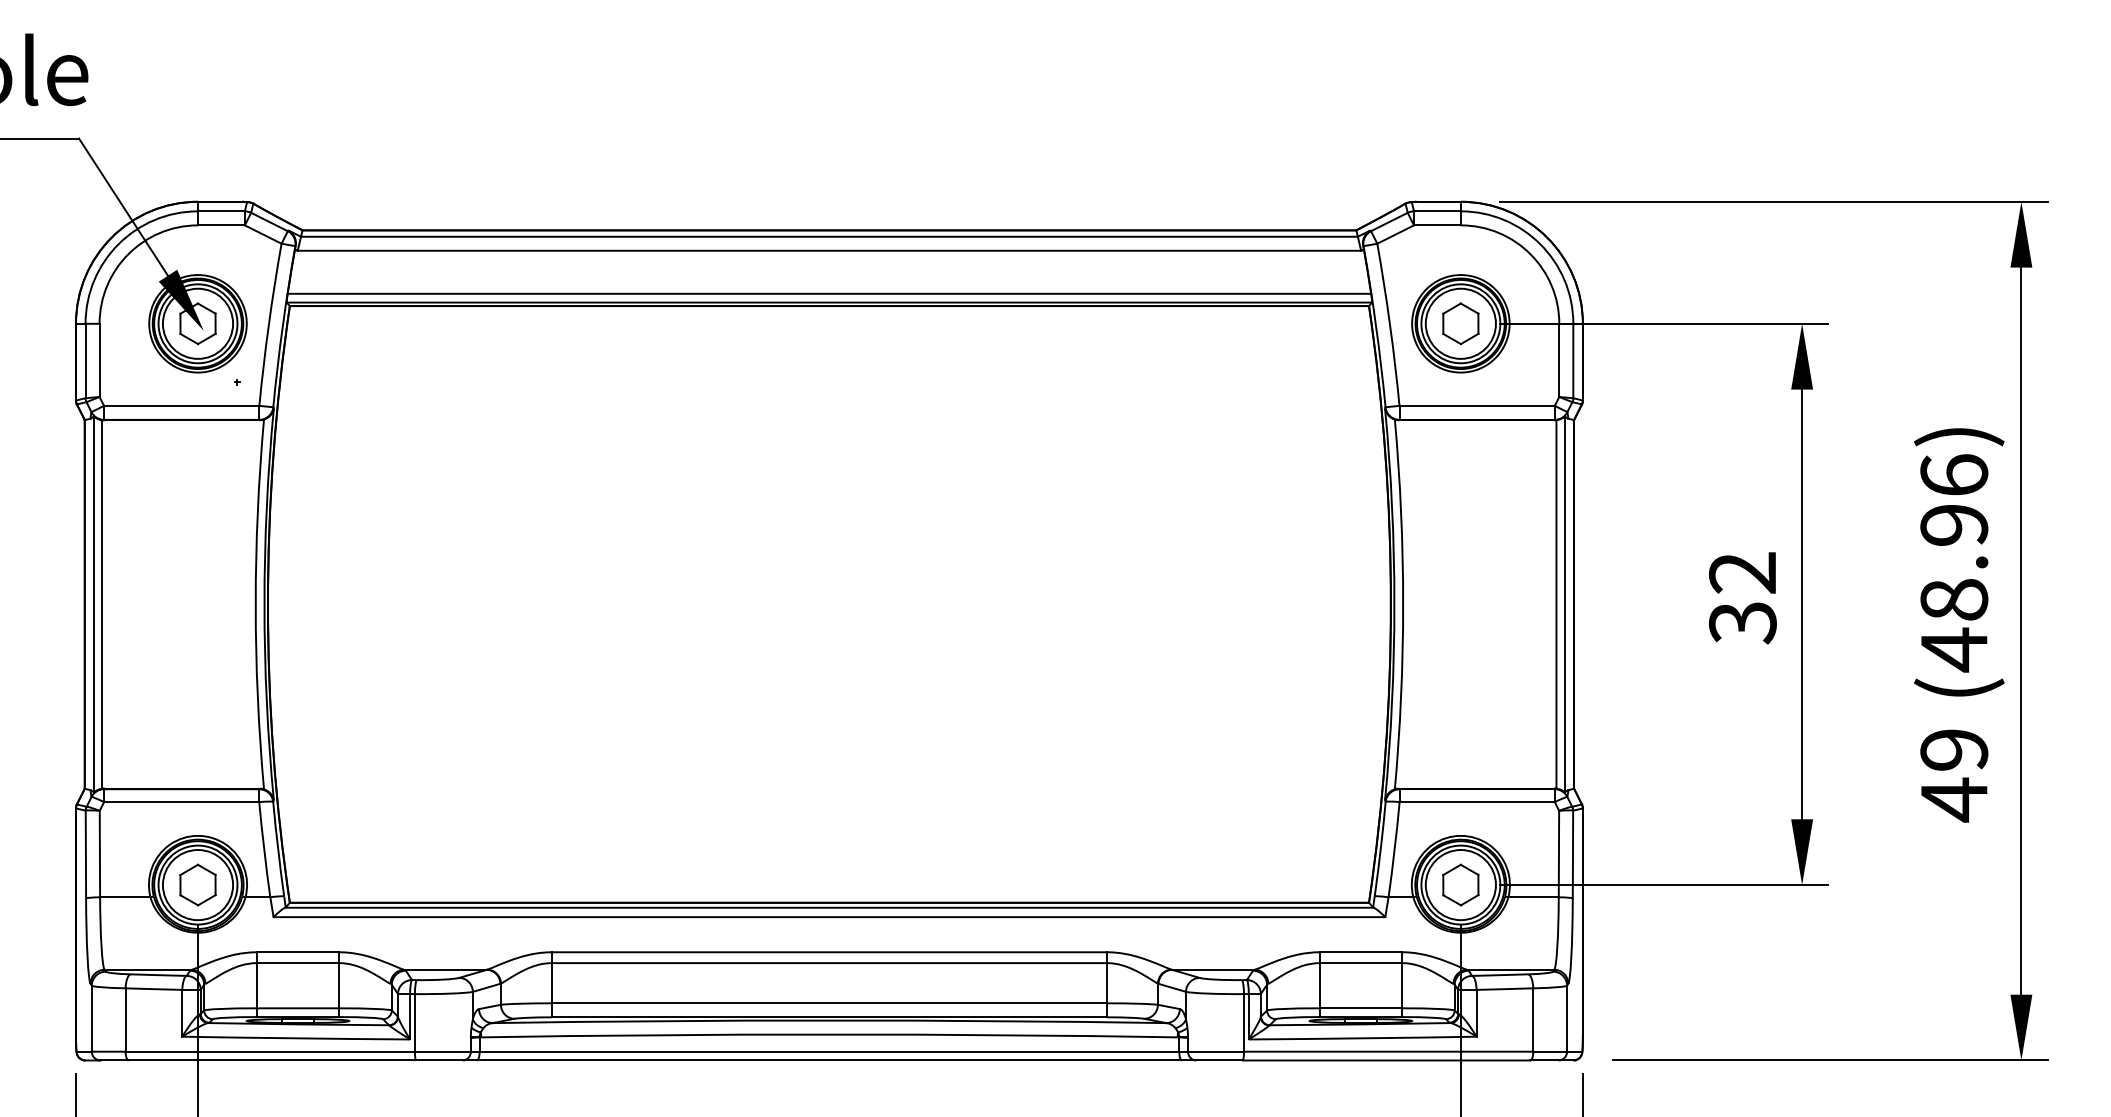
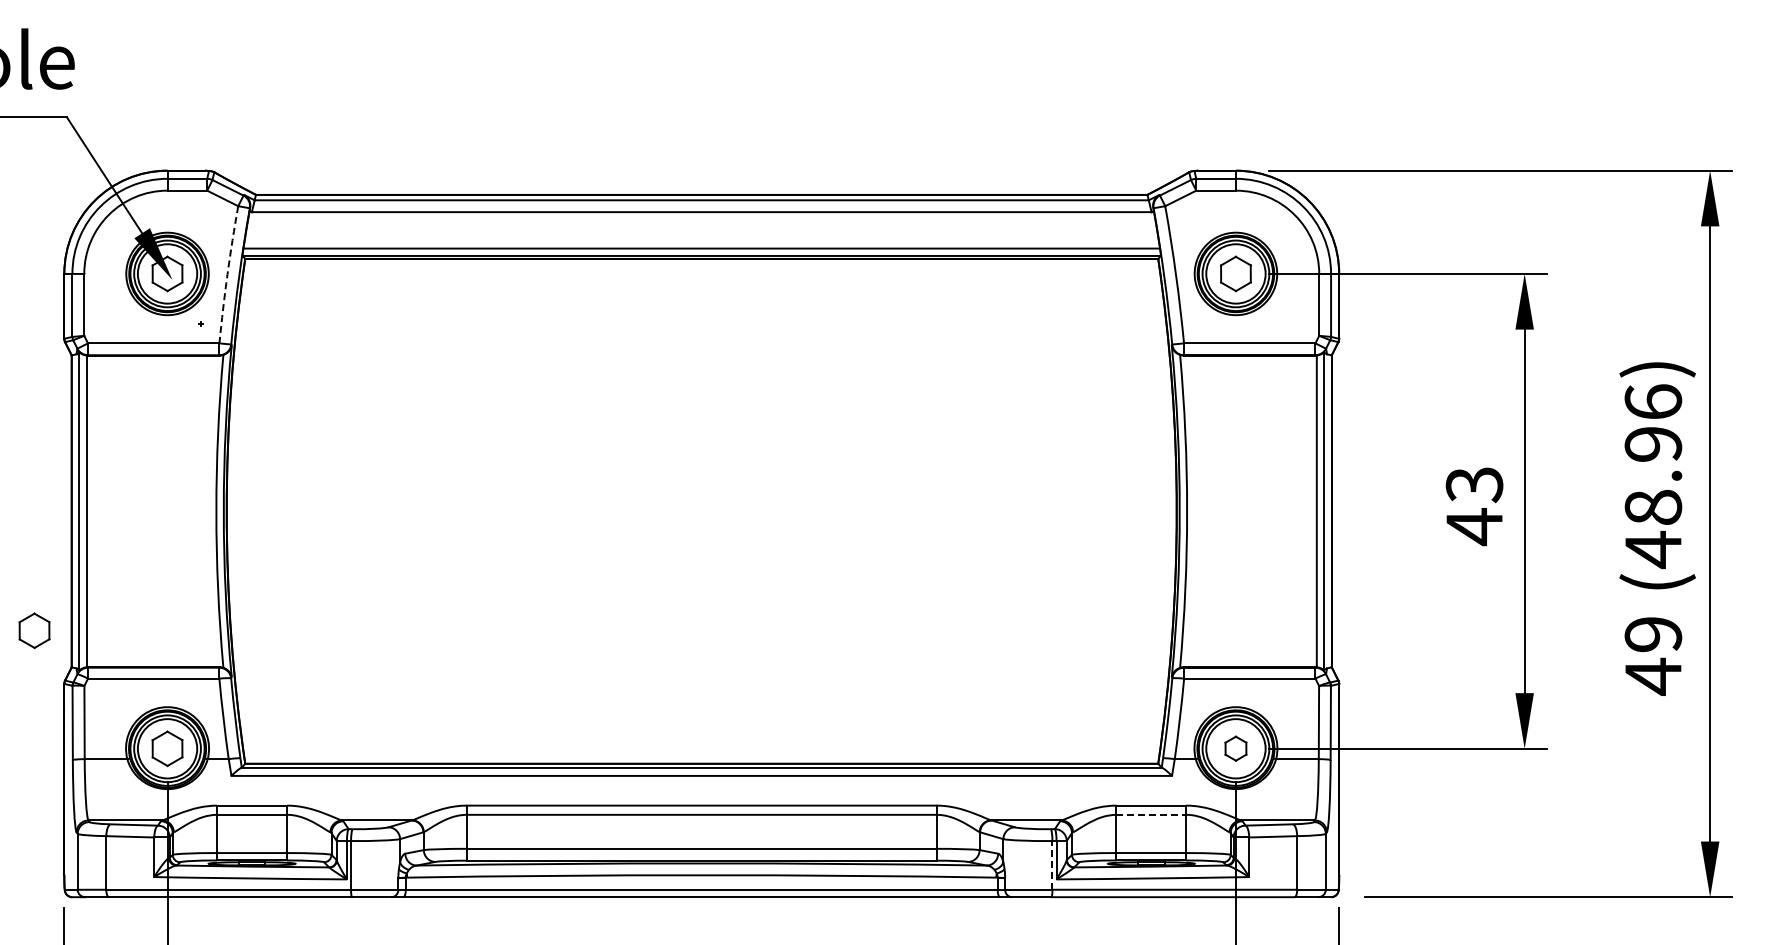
arc: (268, 324) -> (227, 274), solid -> dashed
text: (1742, 598) -> (1474, 506), 32 -> 43
part: (40, 745) -> (34, 630), added
part: (1460, 884) -> (1235, 748), size x0.7
line: (1361, 962) -> (1151, 814), solid -> dashed
line: (1244, 1021) -> (1052, 864), solid -> dashed

